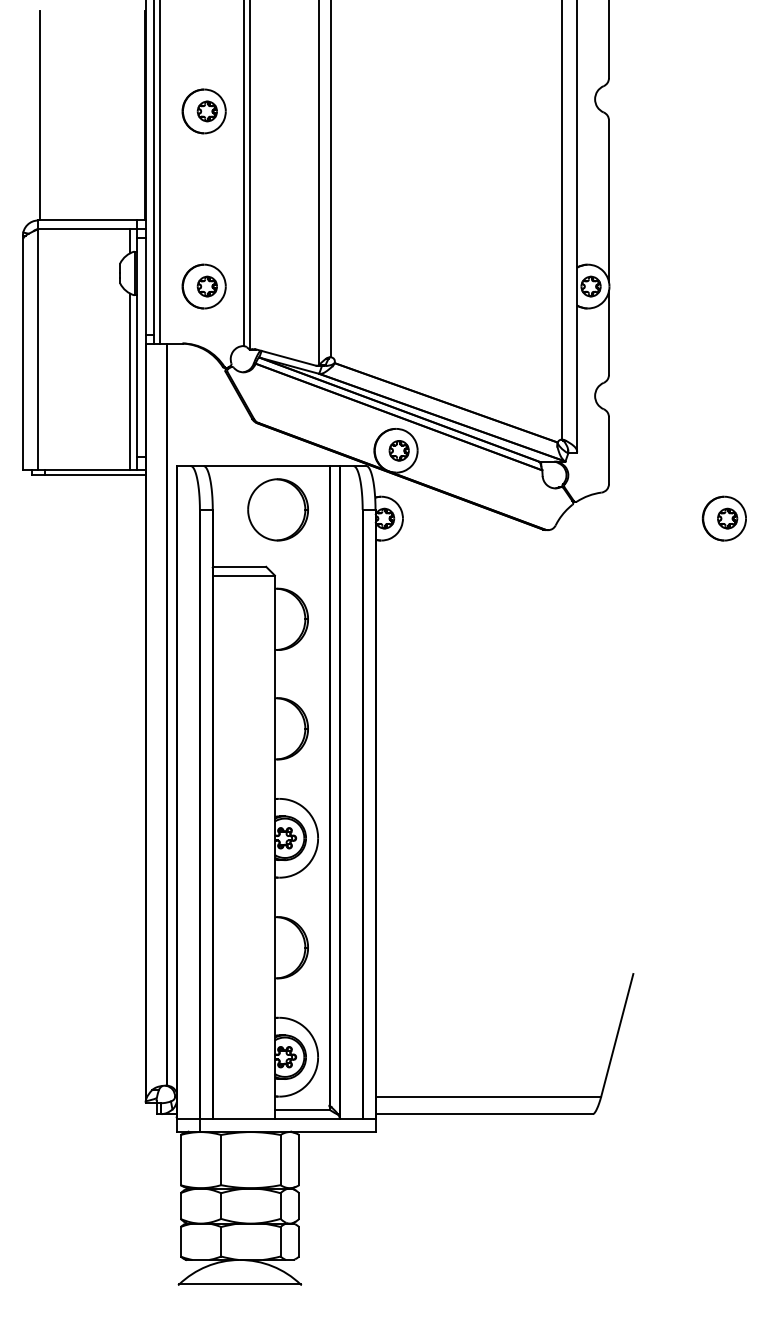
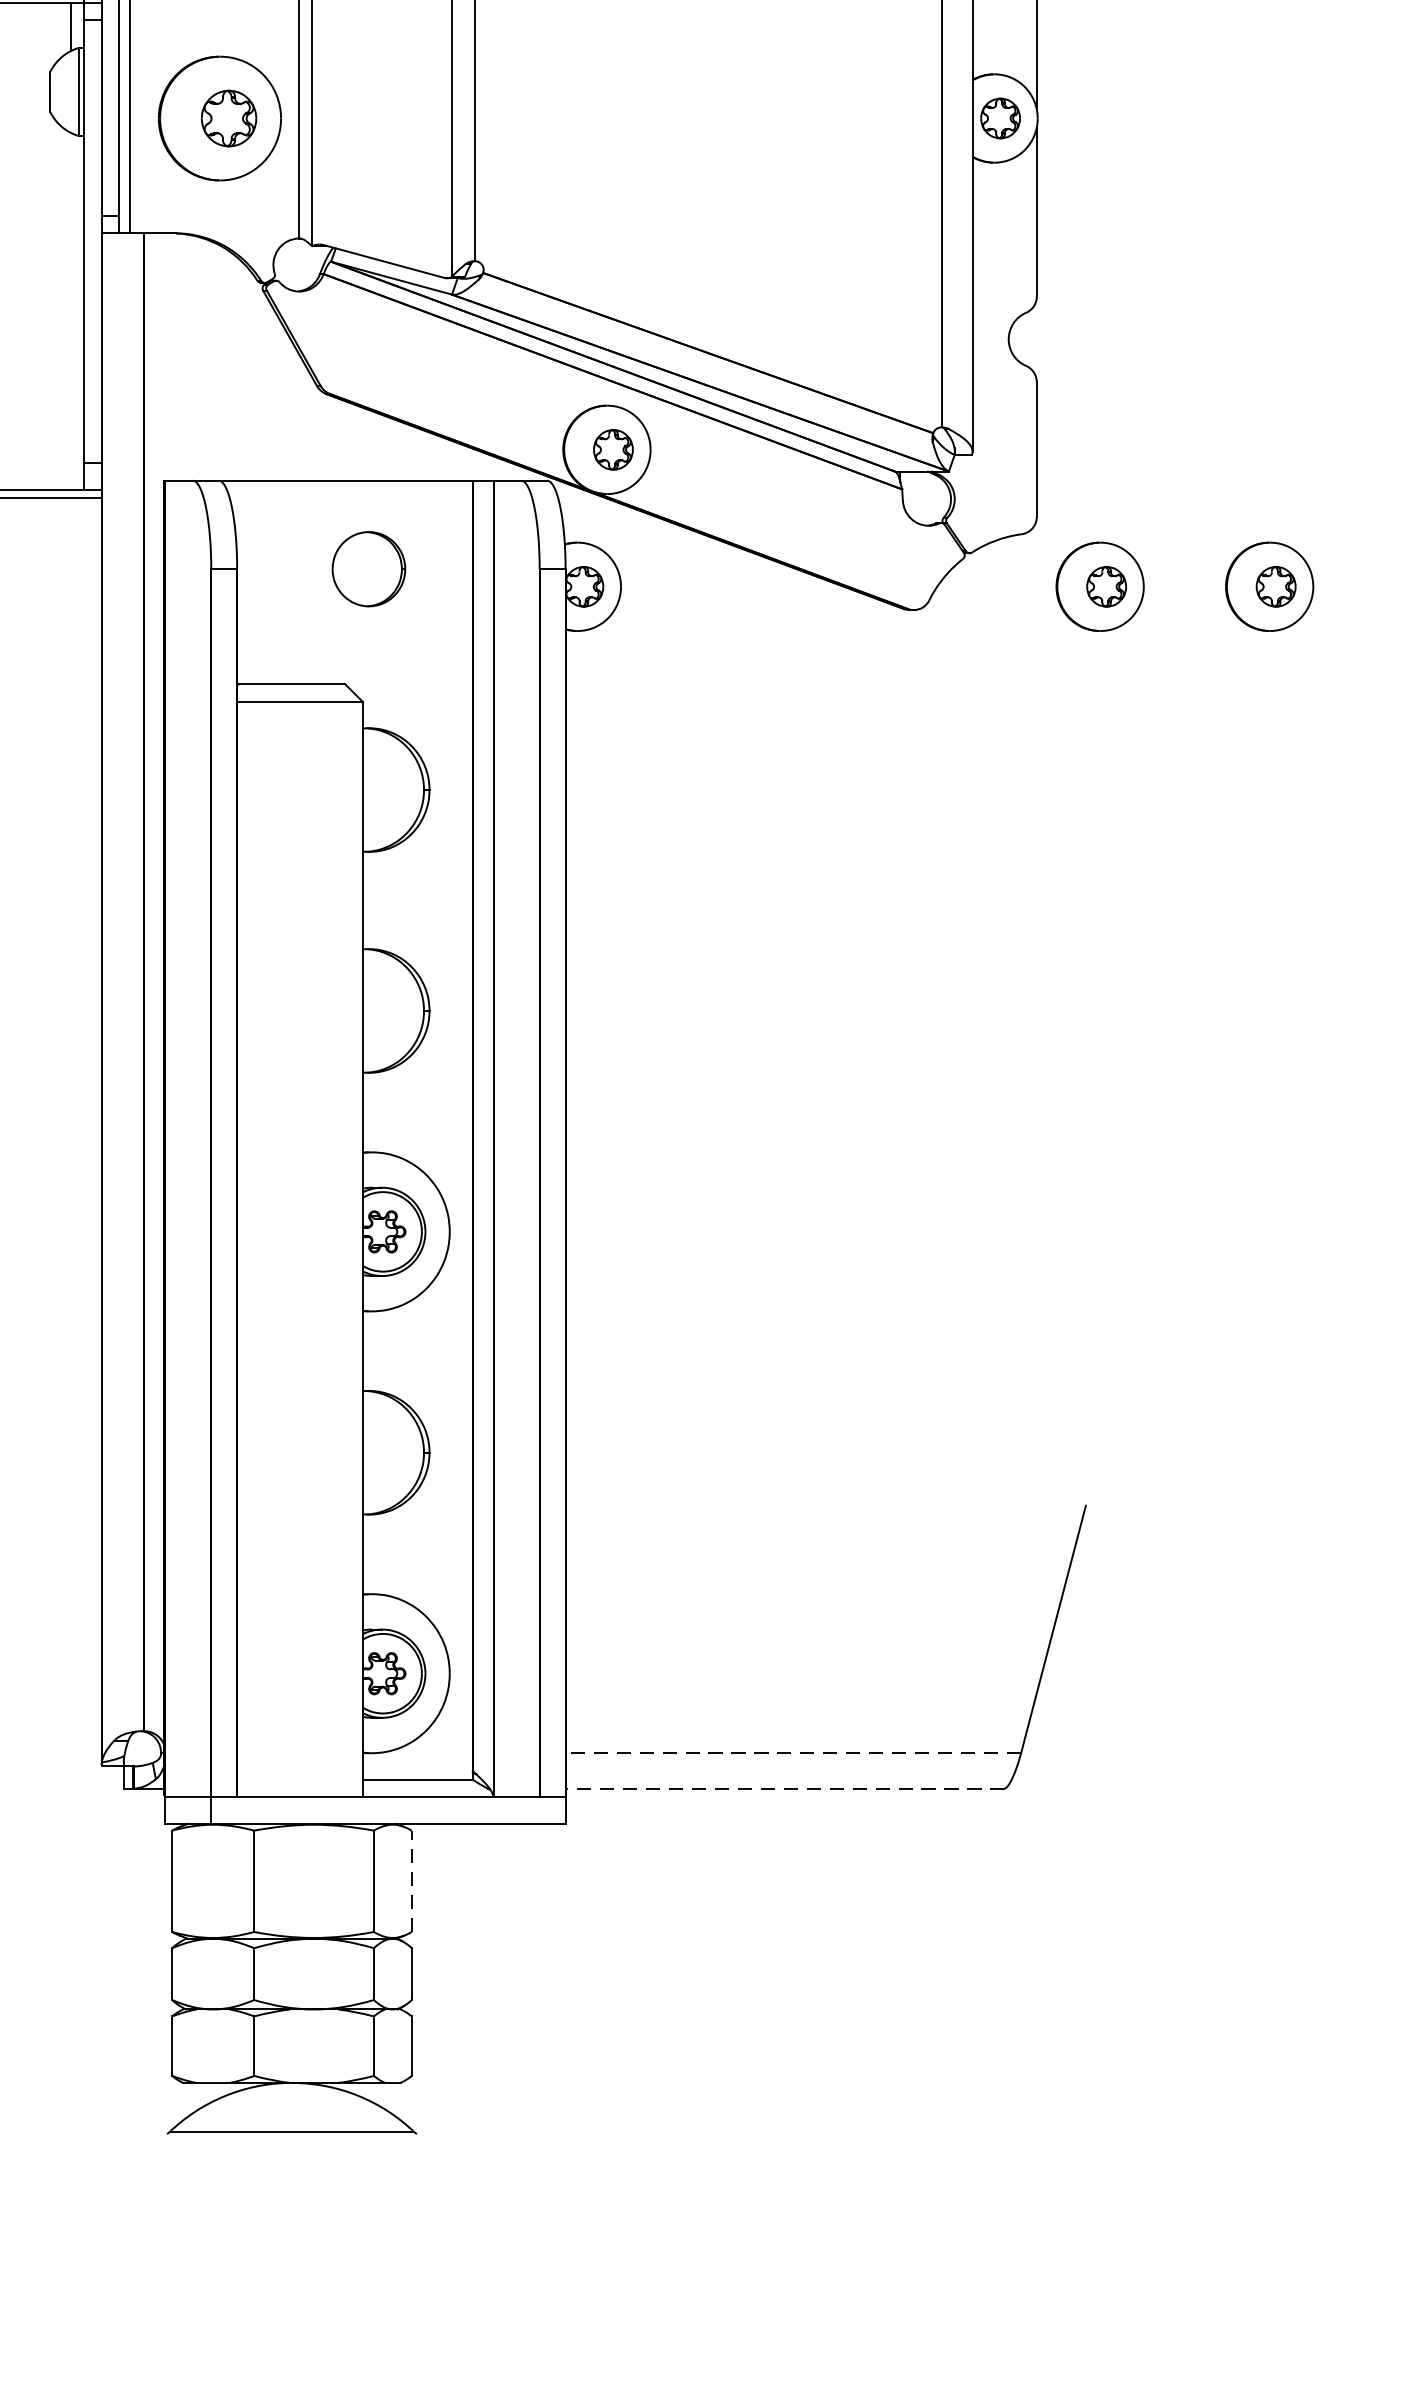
part: (203, 286) -> (218, 118), size x1.4
line: (130, 381) -> (71, 310), removed
part: (277, 509) -> (367, 568), size x0.6
part: (639, 518) -> (1098, 586), added
line: (488, 1096) -> (793, 1752), solid -> dashed
line: (484, 1114) -> (785, 1789), solid -> dashed
line: (299, 1159) -> (412, 1880), solid -> dashed

